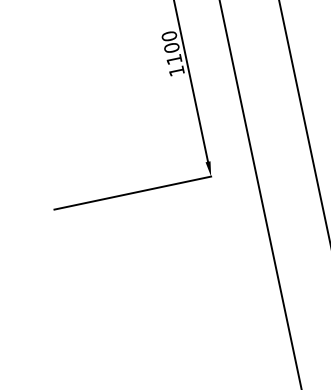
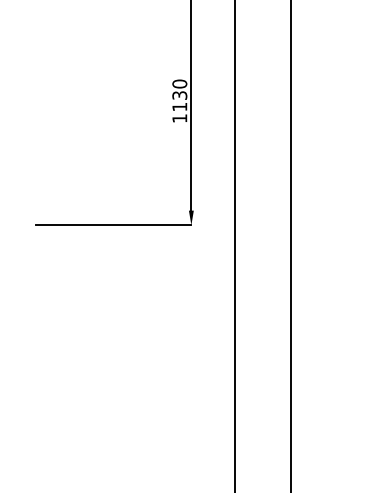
text: (171, 47) -> (179, 95), 1100 -> 1130

